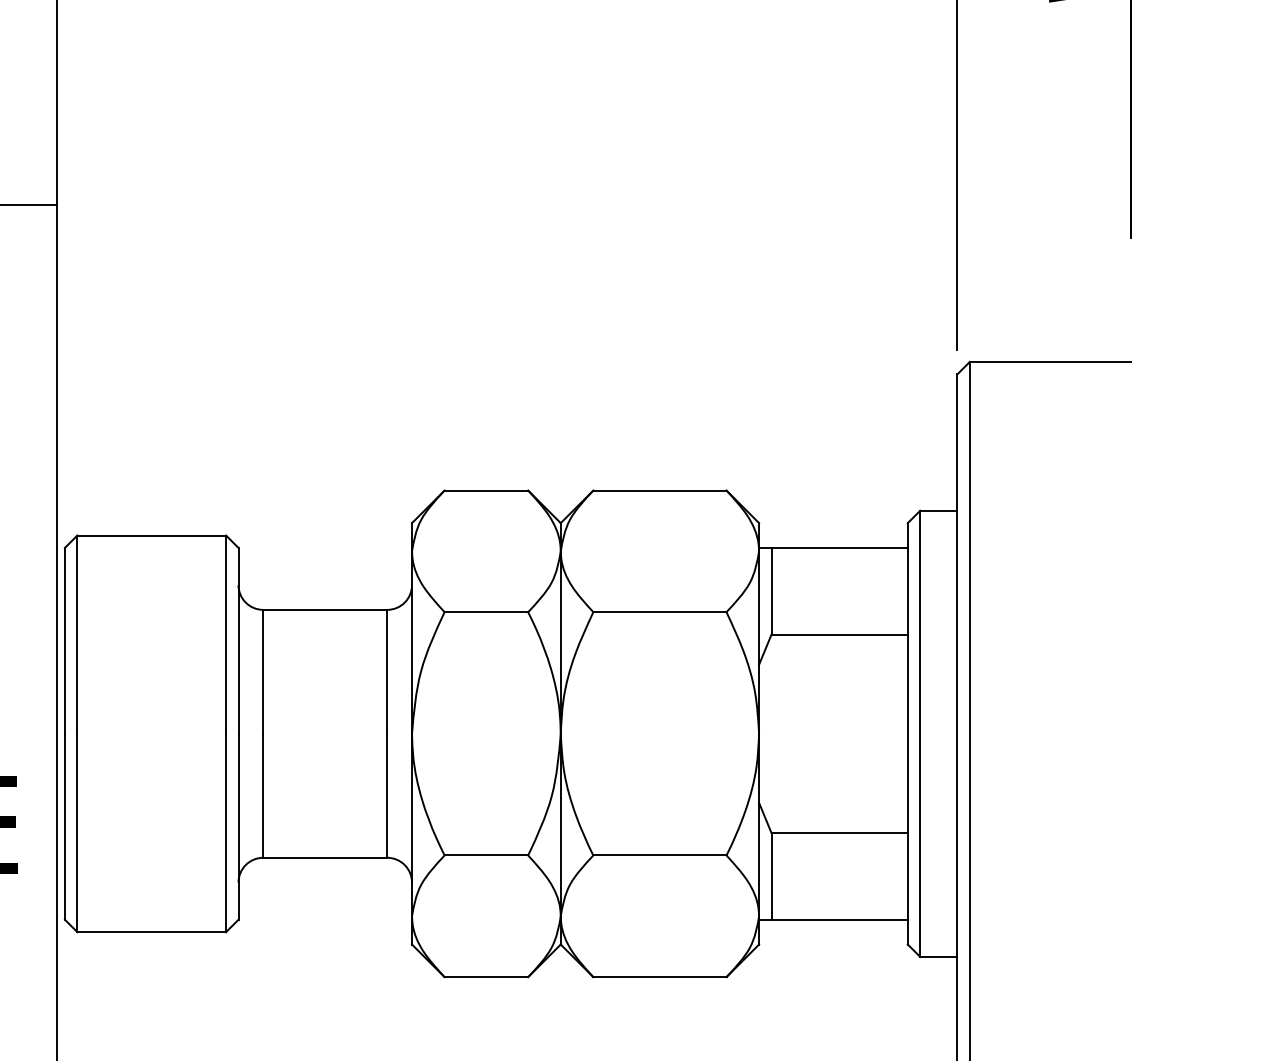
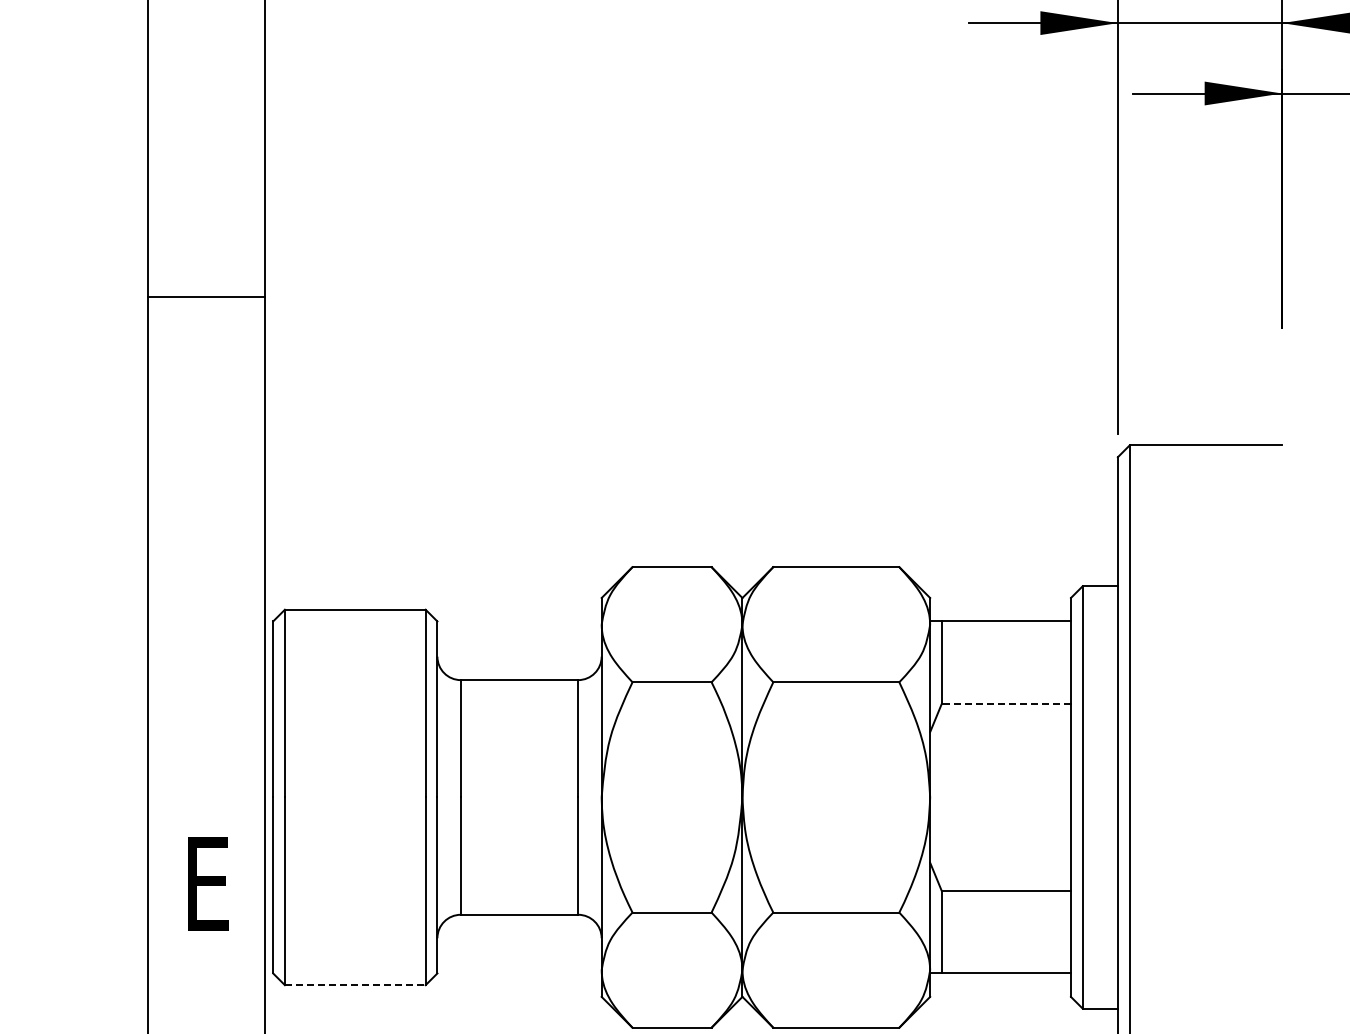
line: (839, 634) -> (1006, 703), solid -> dashed
line: (151, 932) -> (355, 985), solid -> dashed

